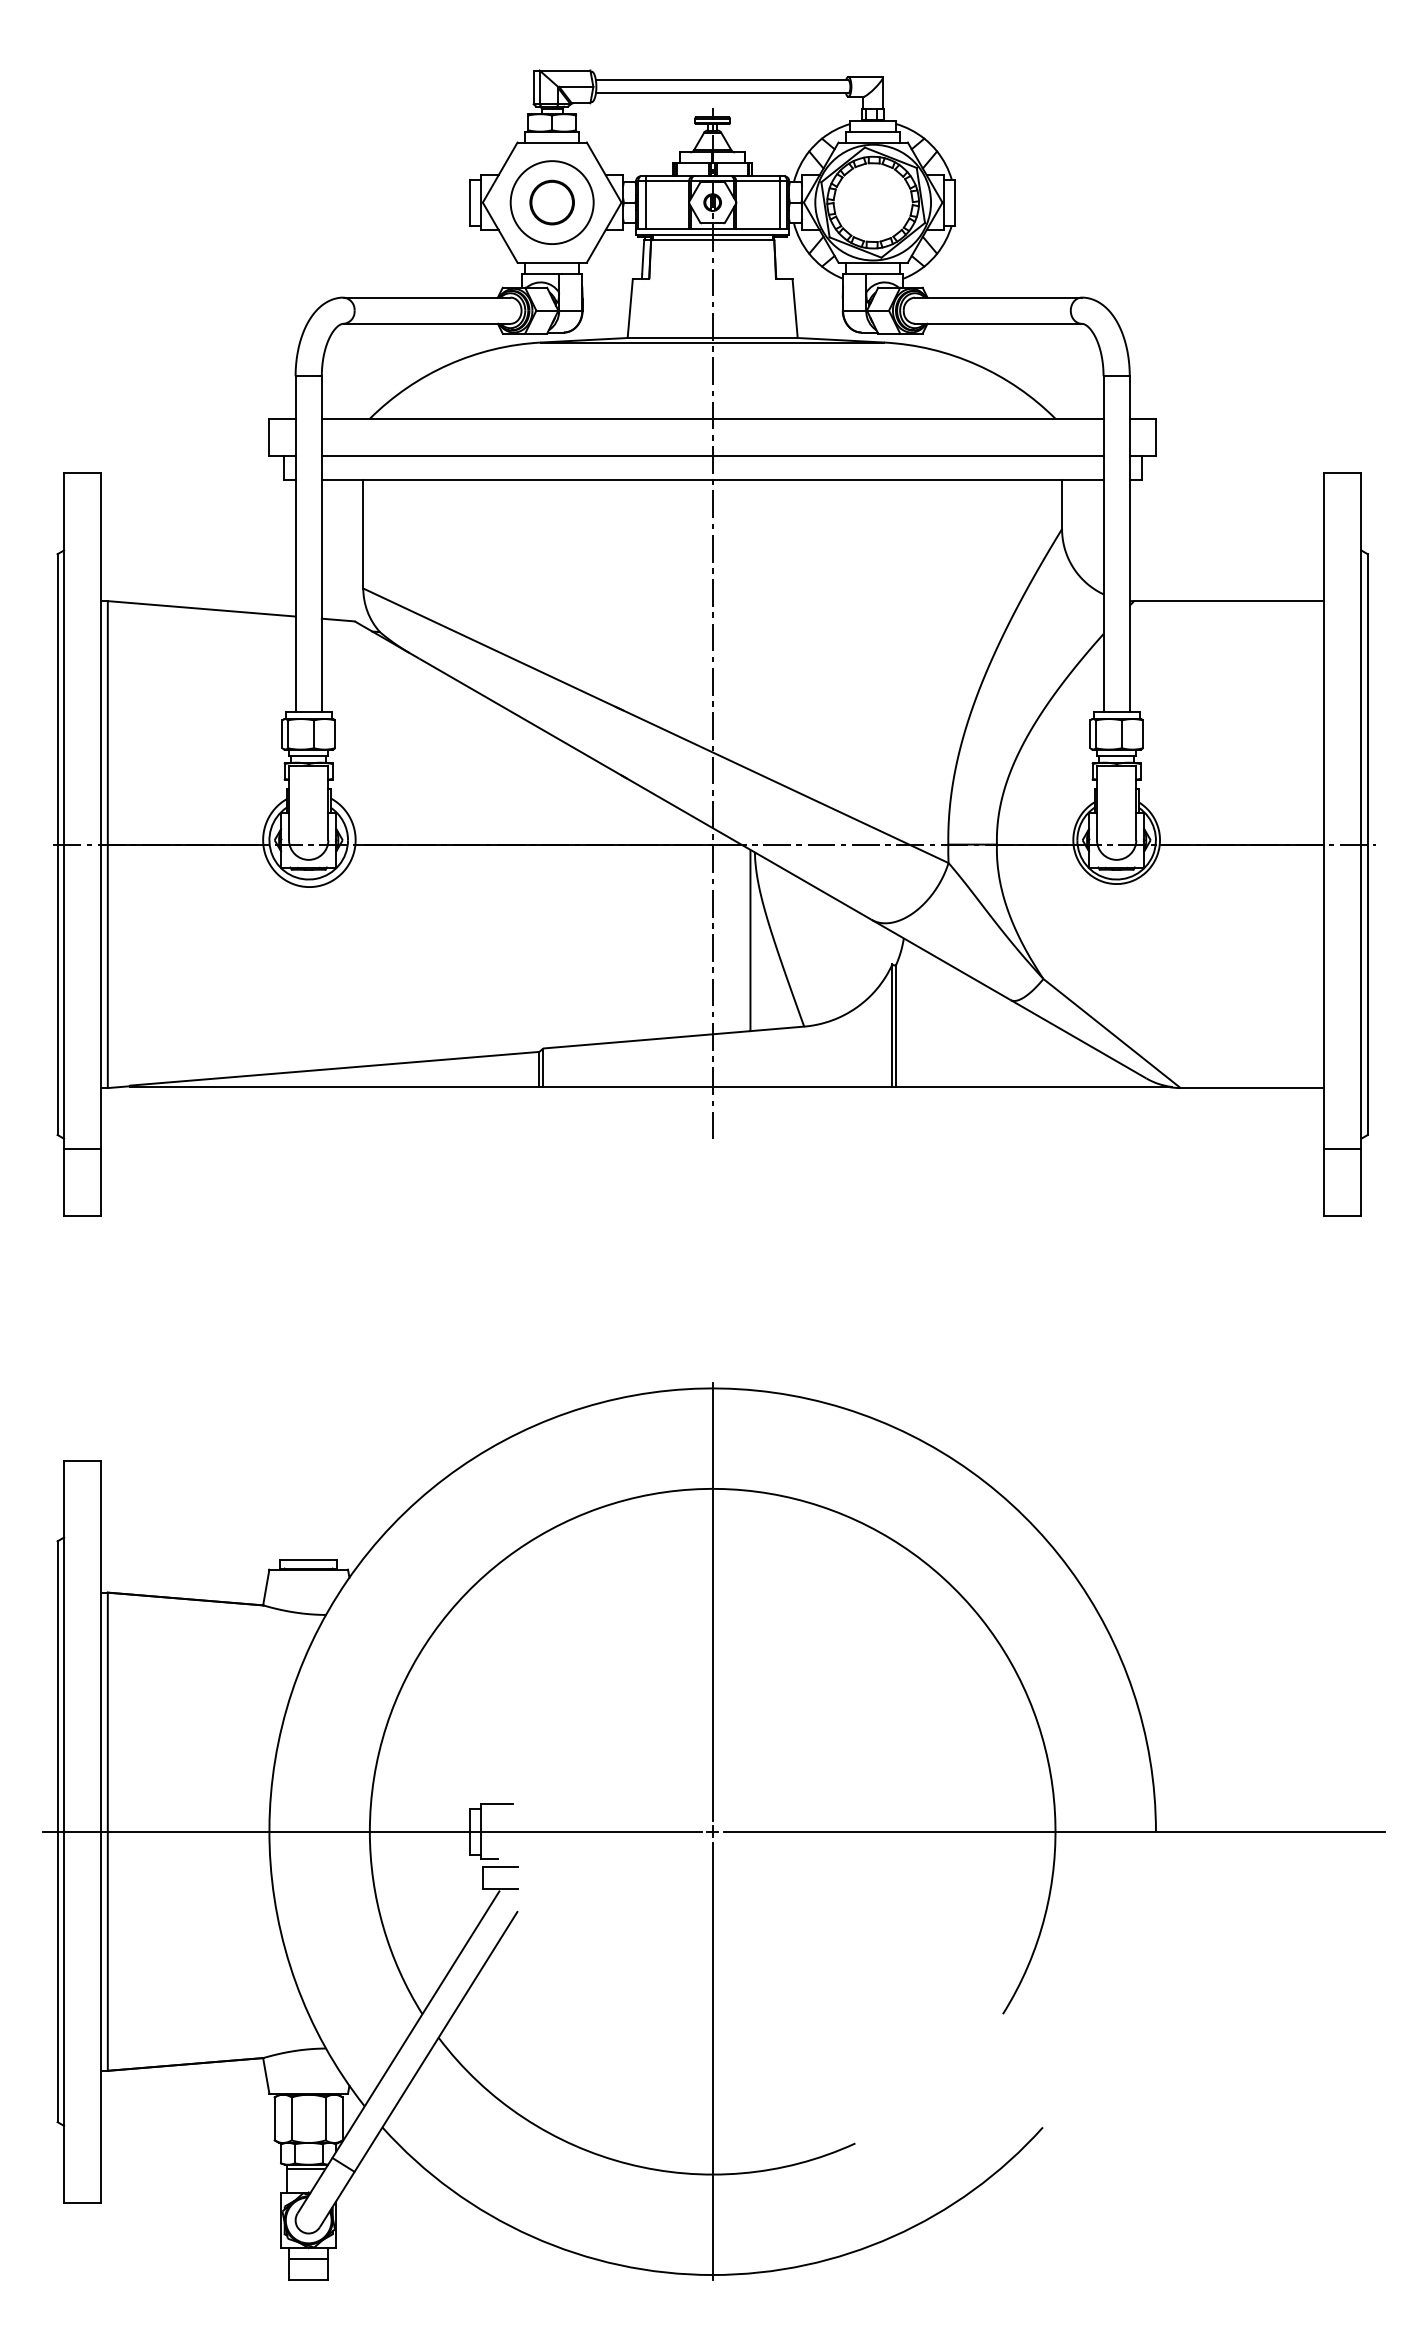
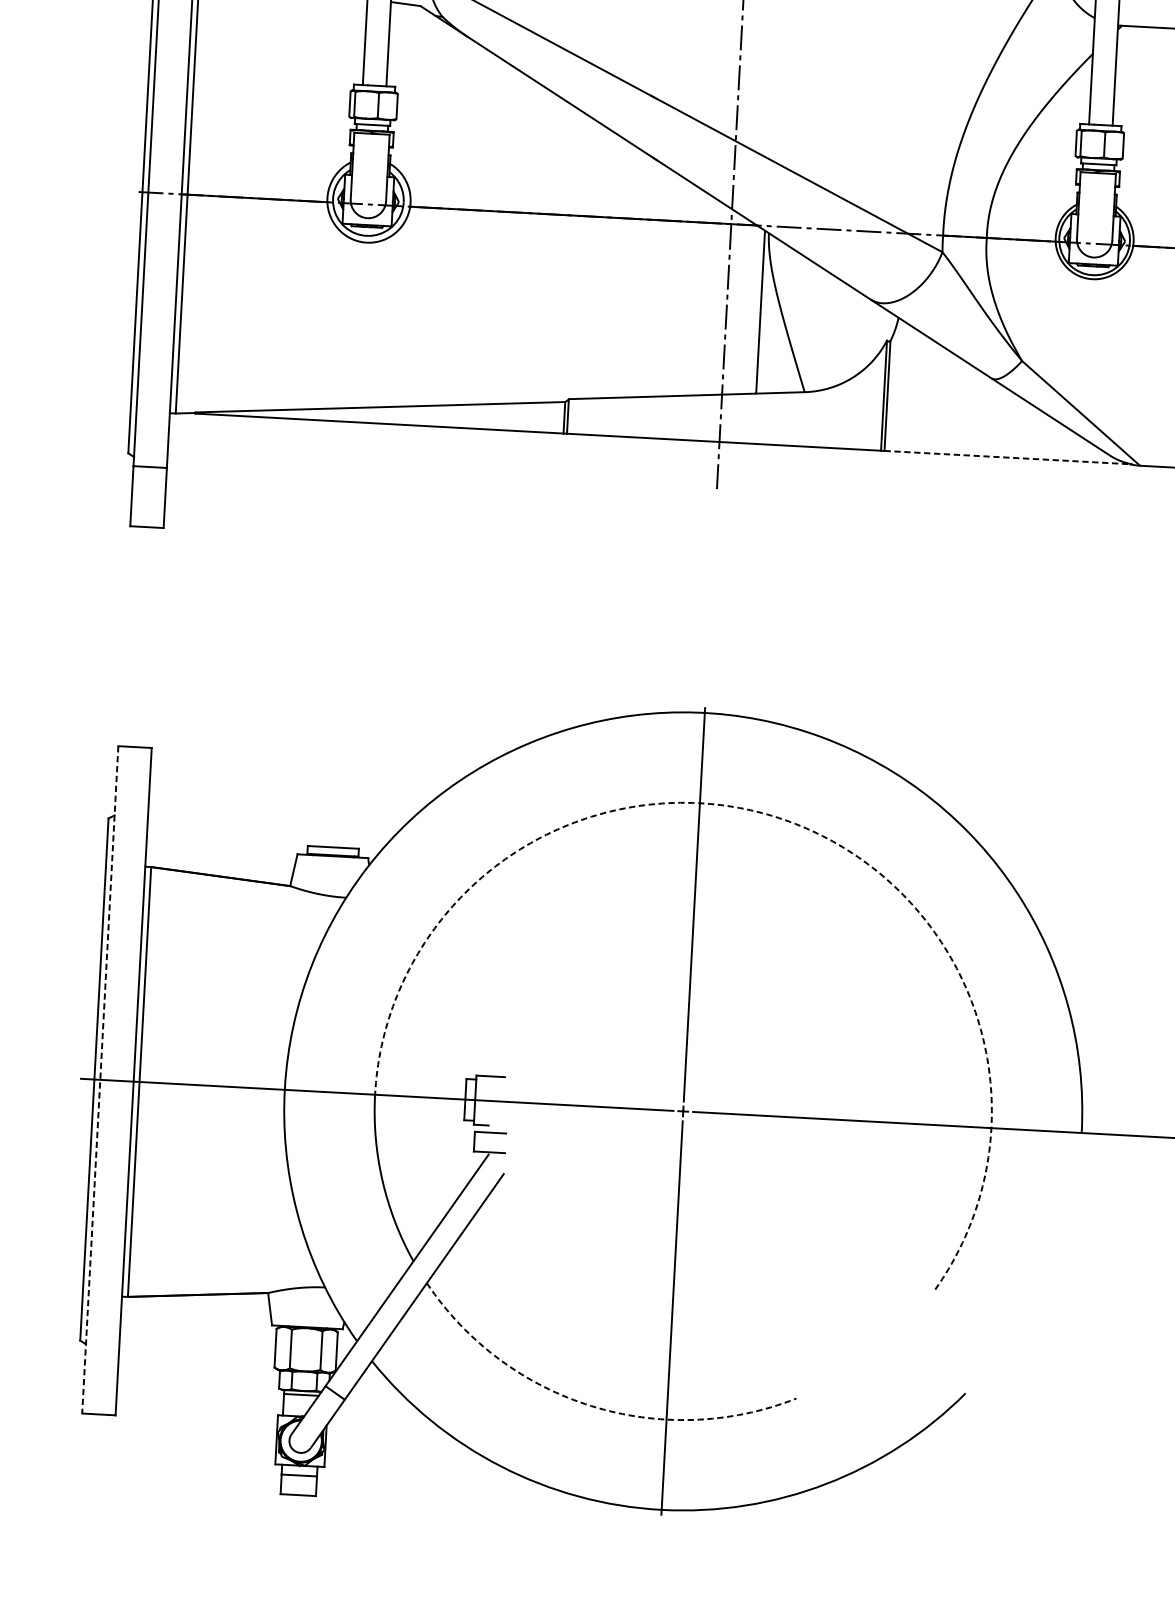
line: (1034, 1086) -> (1008, 457), solid -> dashed
arc: (807, 1502) -> (784, 820), solid -> dashed
line: (64, 1832) -> (100, 1080), solid -> dashed
arc: (628, 2164) -> (591, 1406), solid -> dashed

